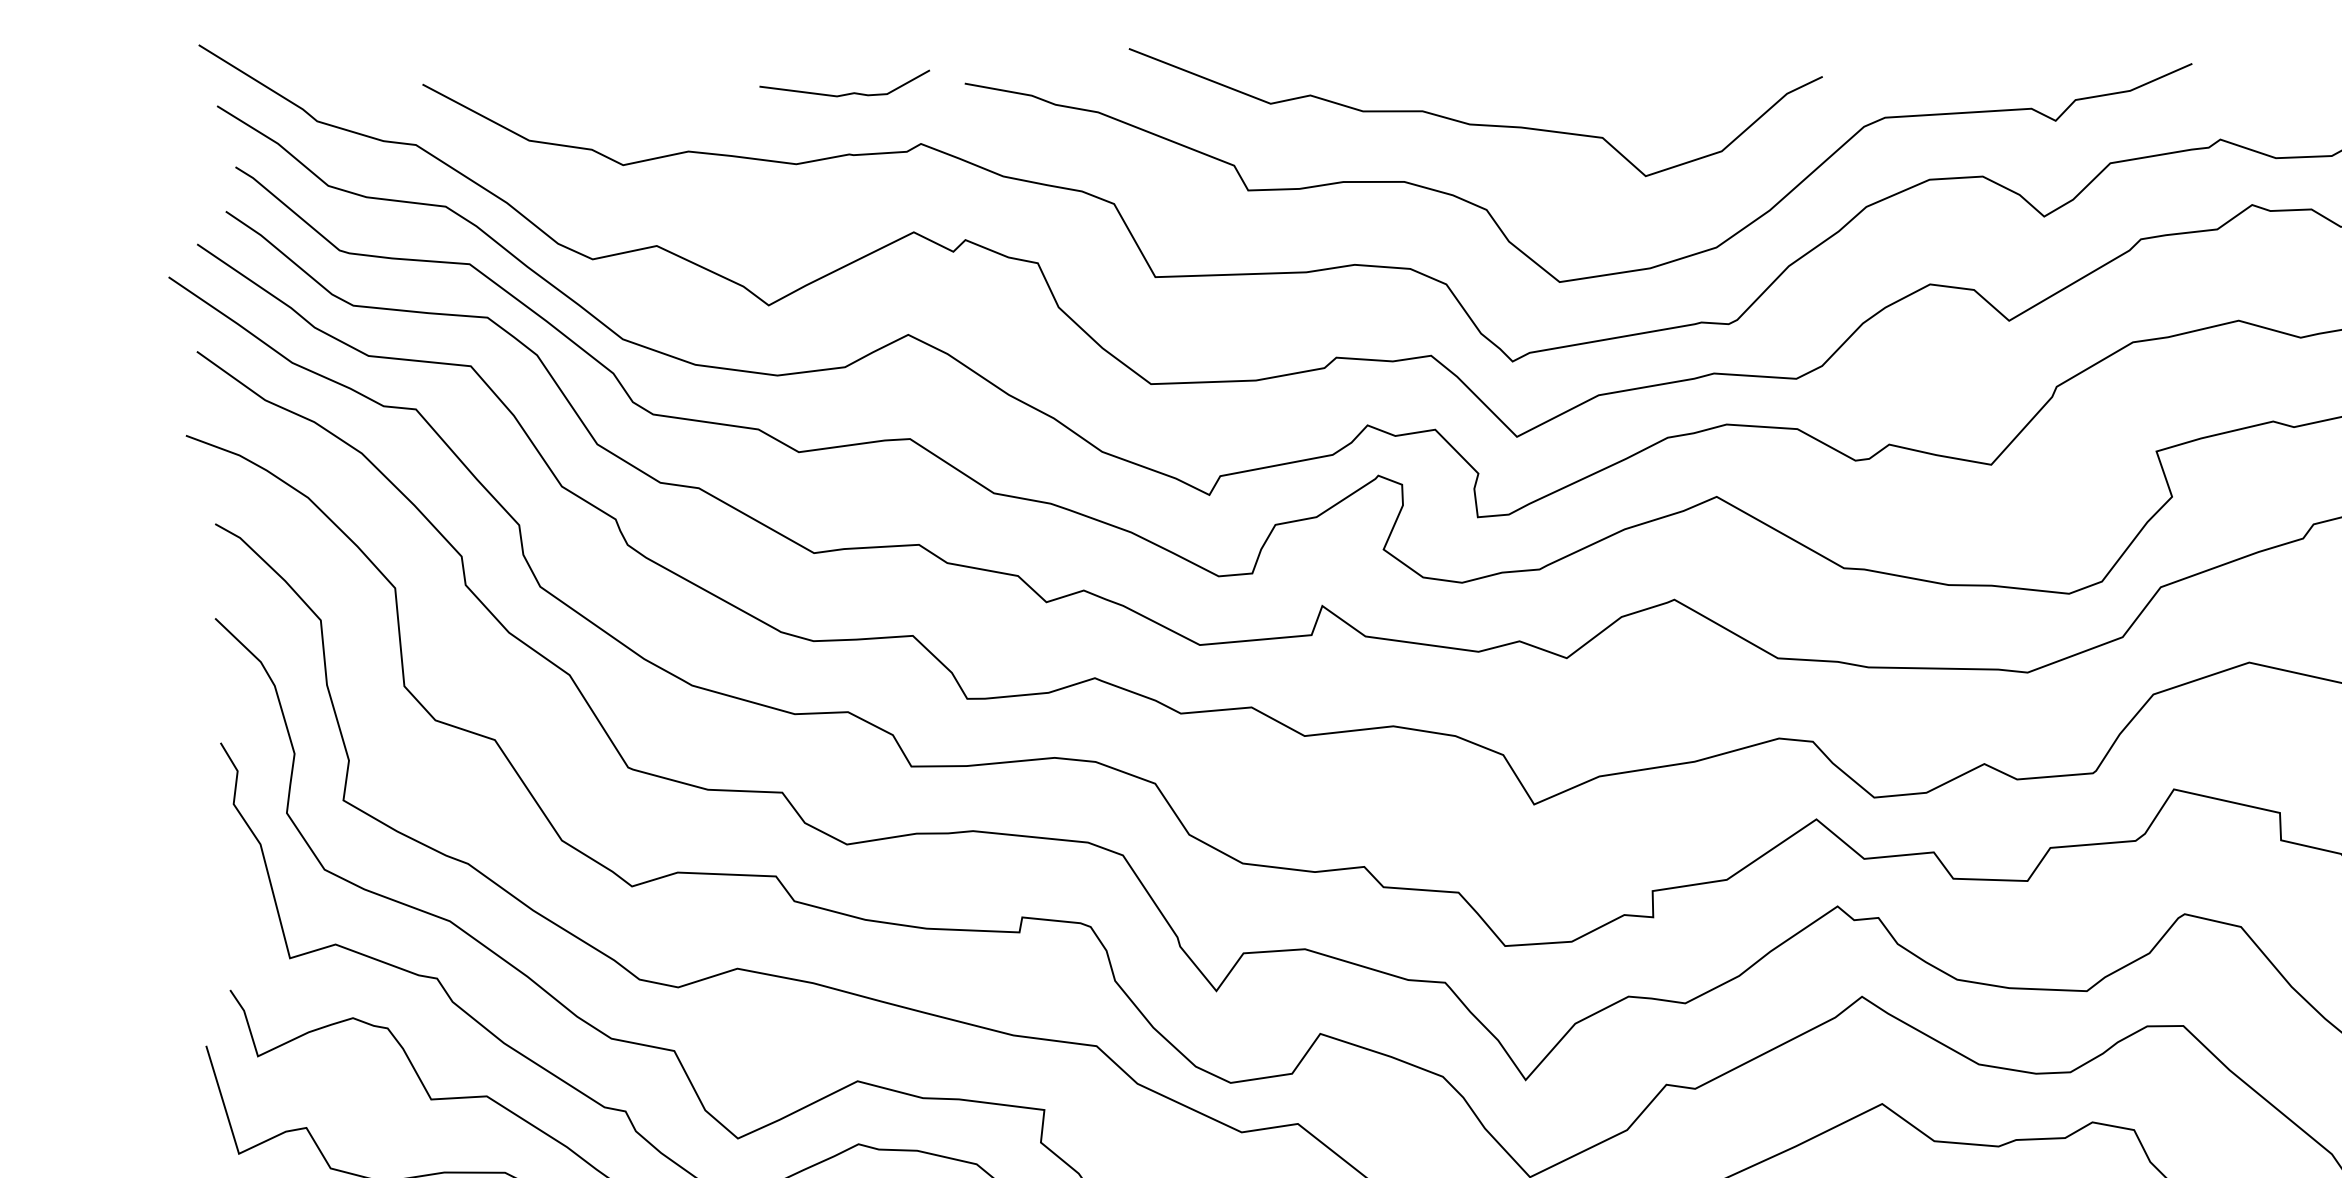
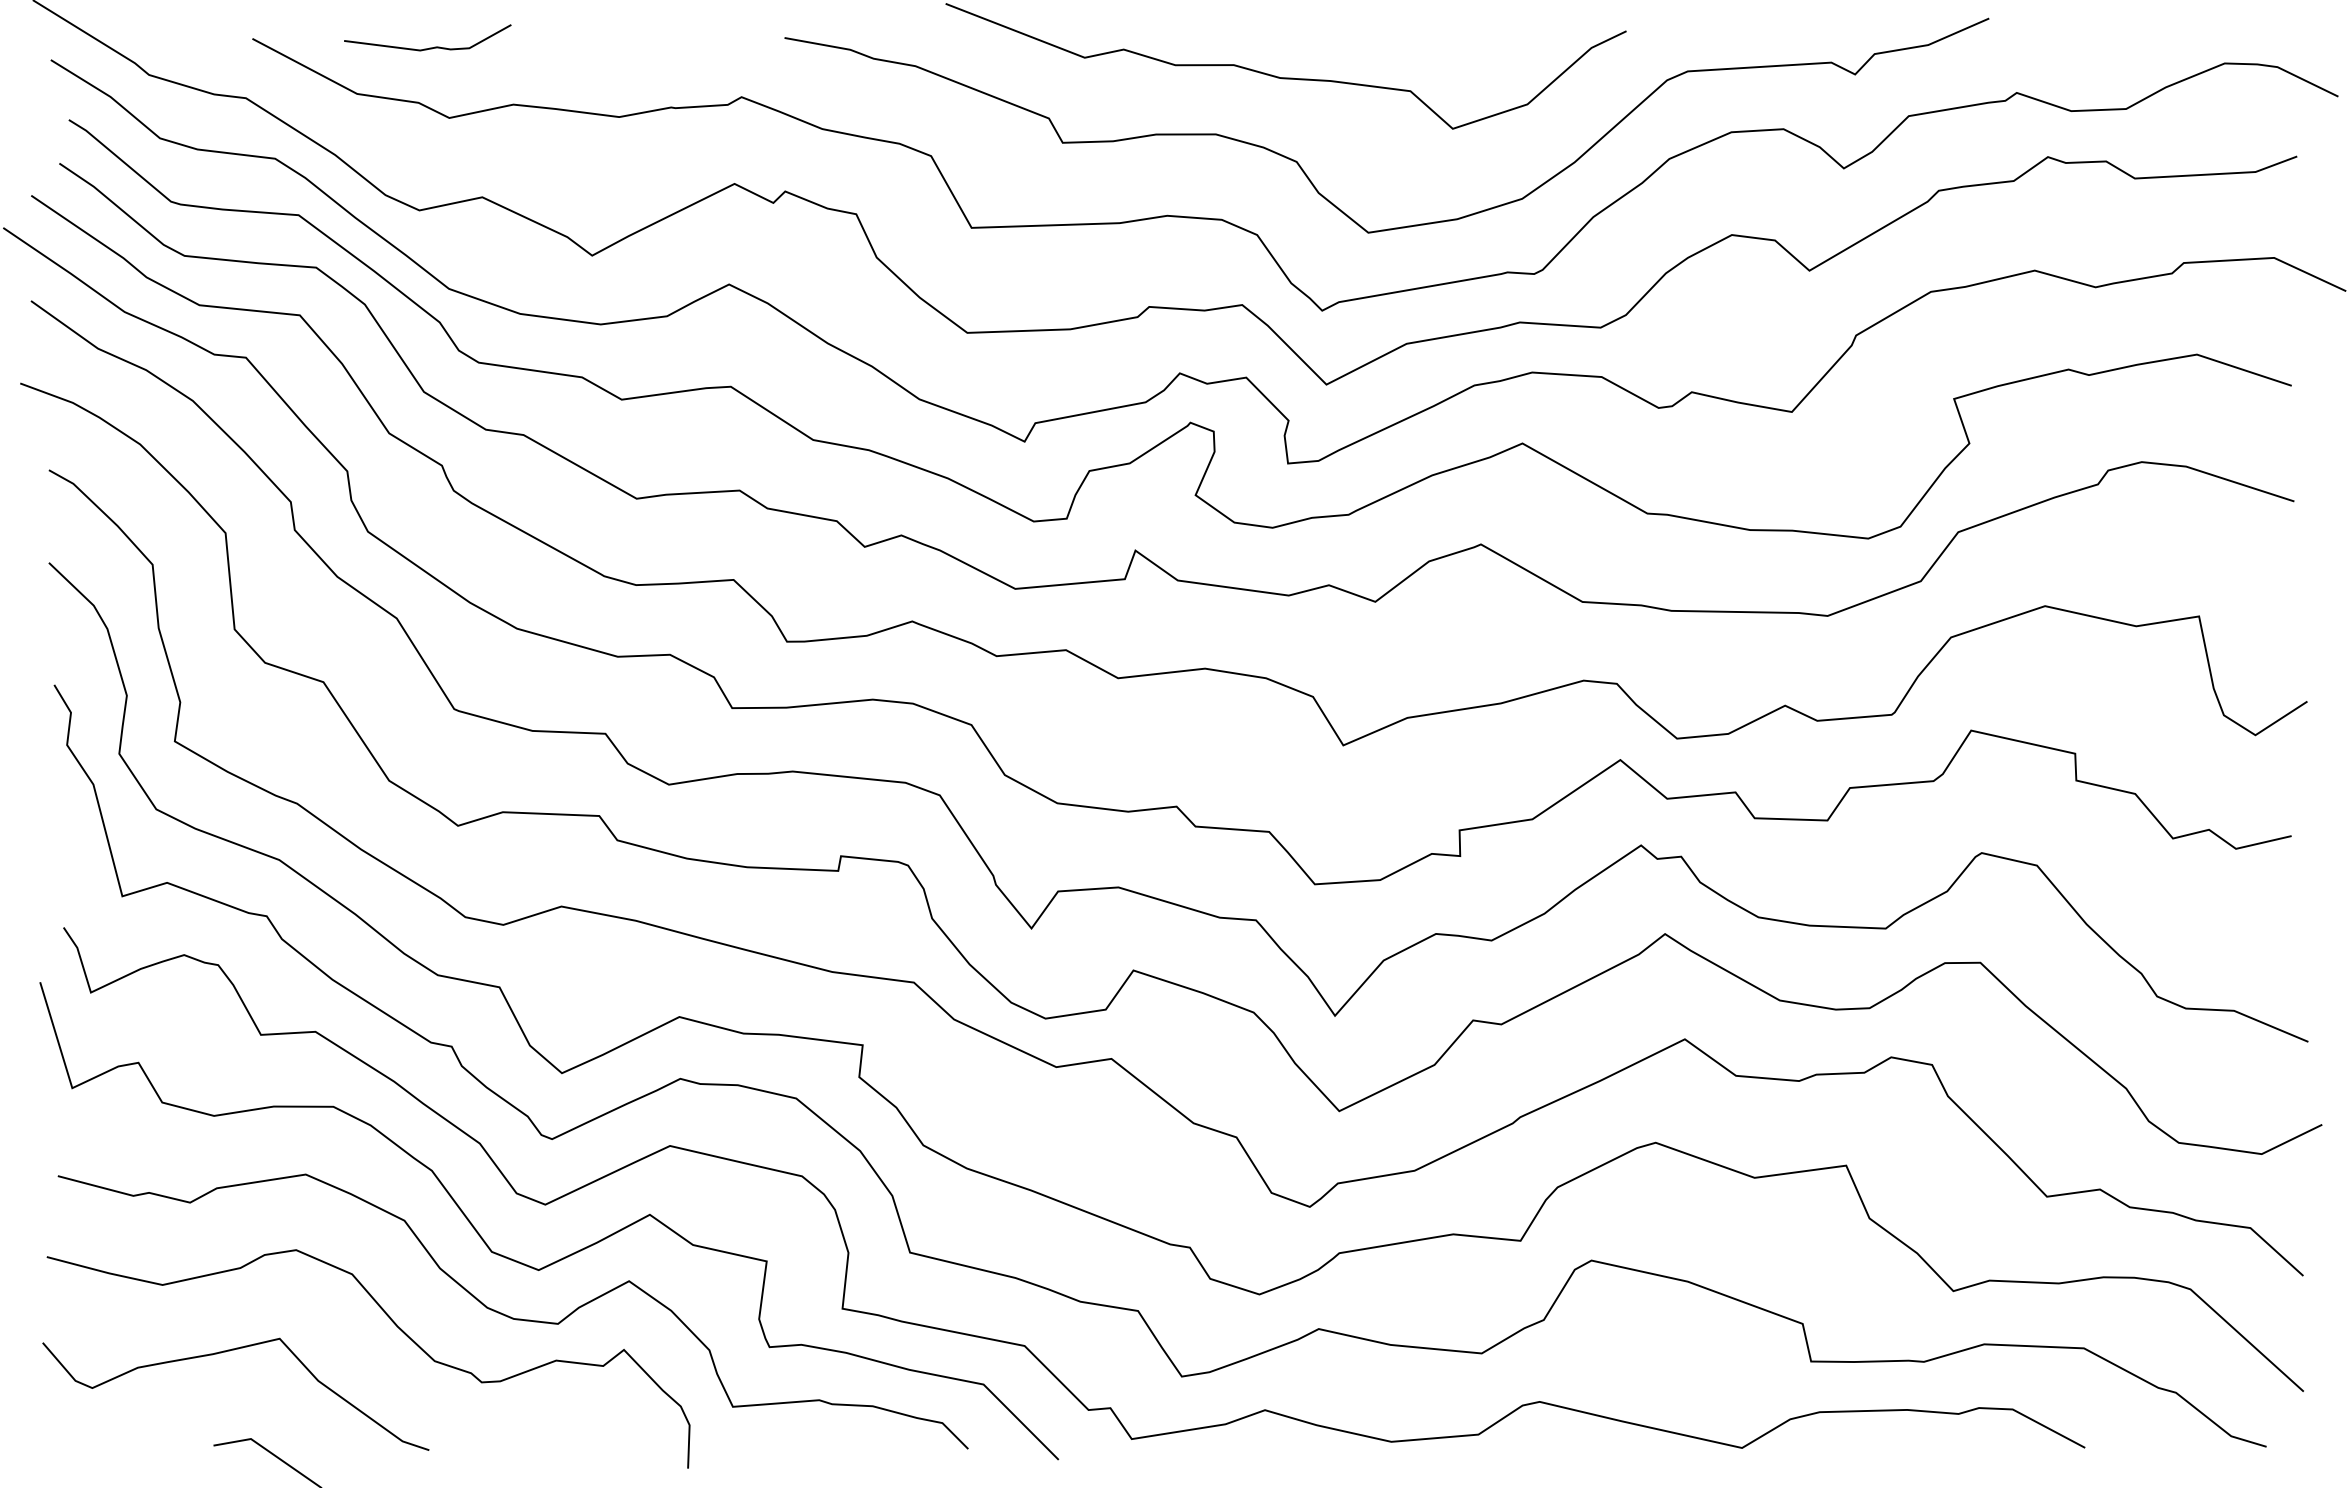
curve: (846, 93) -> (429, 47), moved

